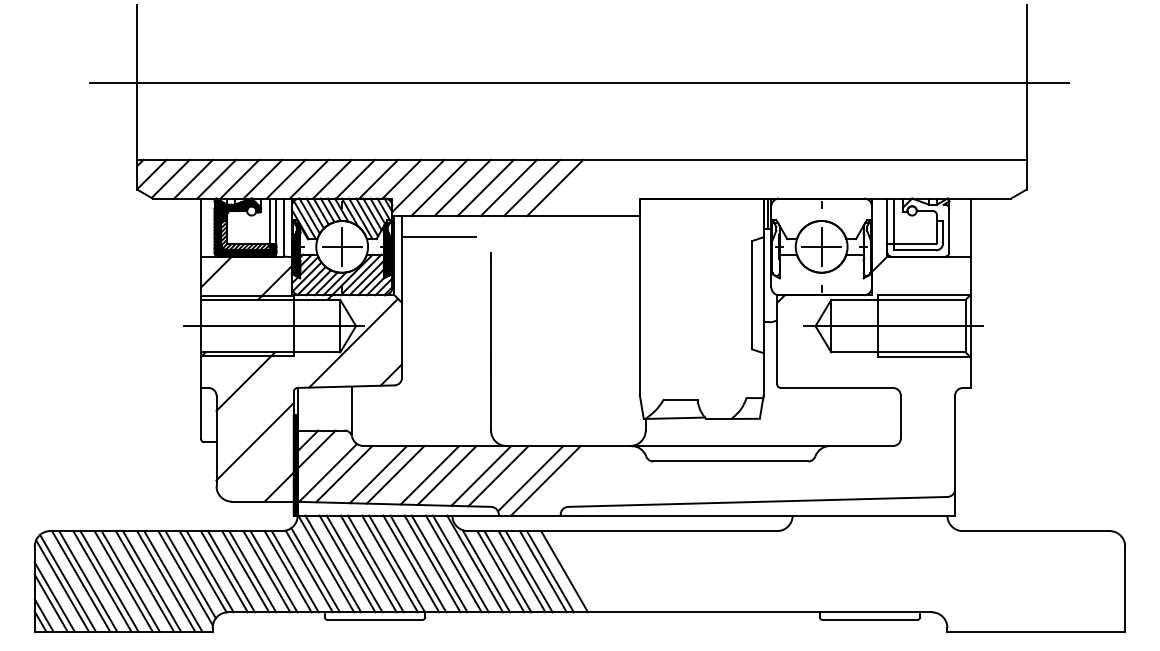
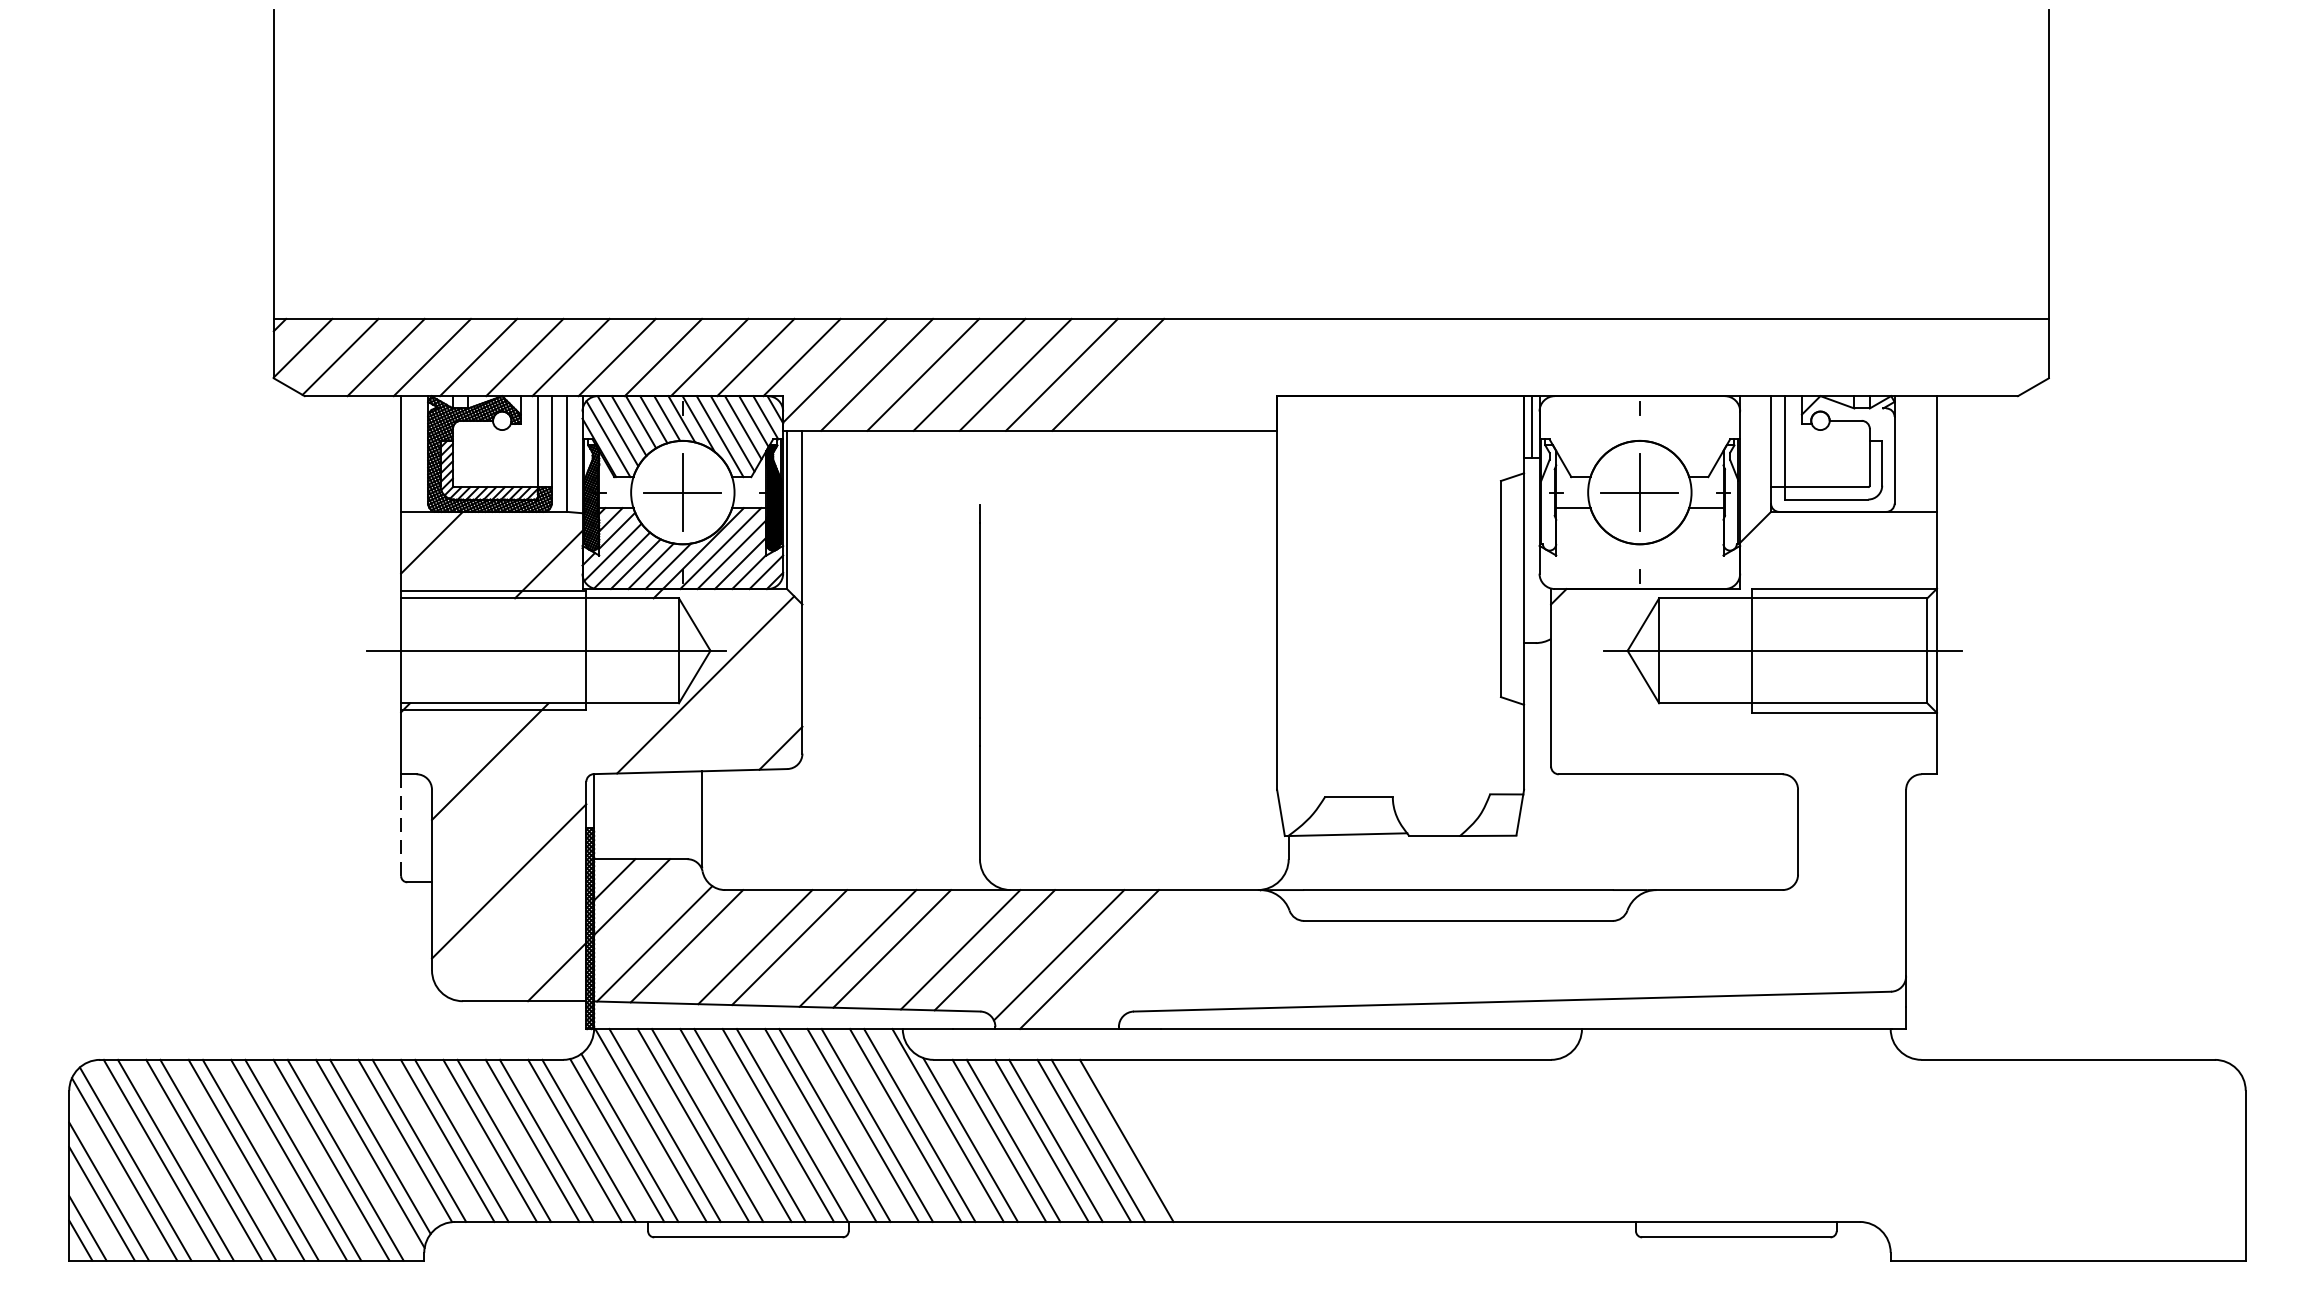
line: (579, 82) -> (1156, 164), removed
line: (438, 237) -> (875, 473), removed
line: (201, 413) -> (402, 825), solid -> dashed

